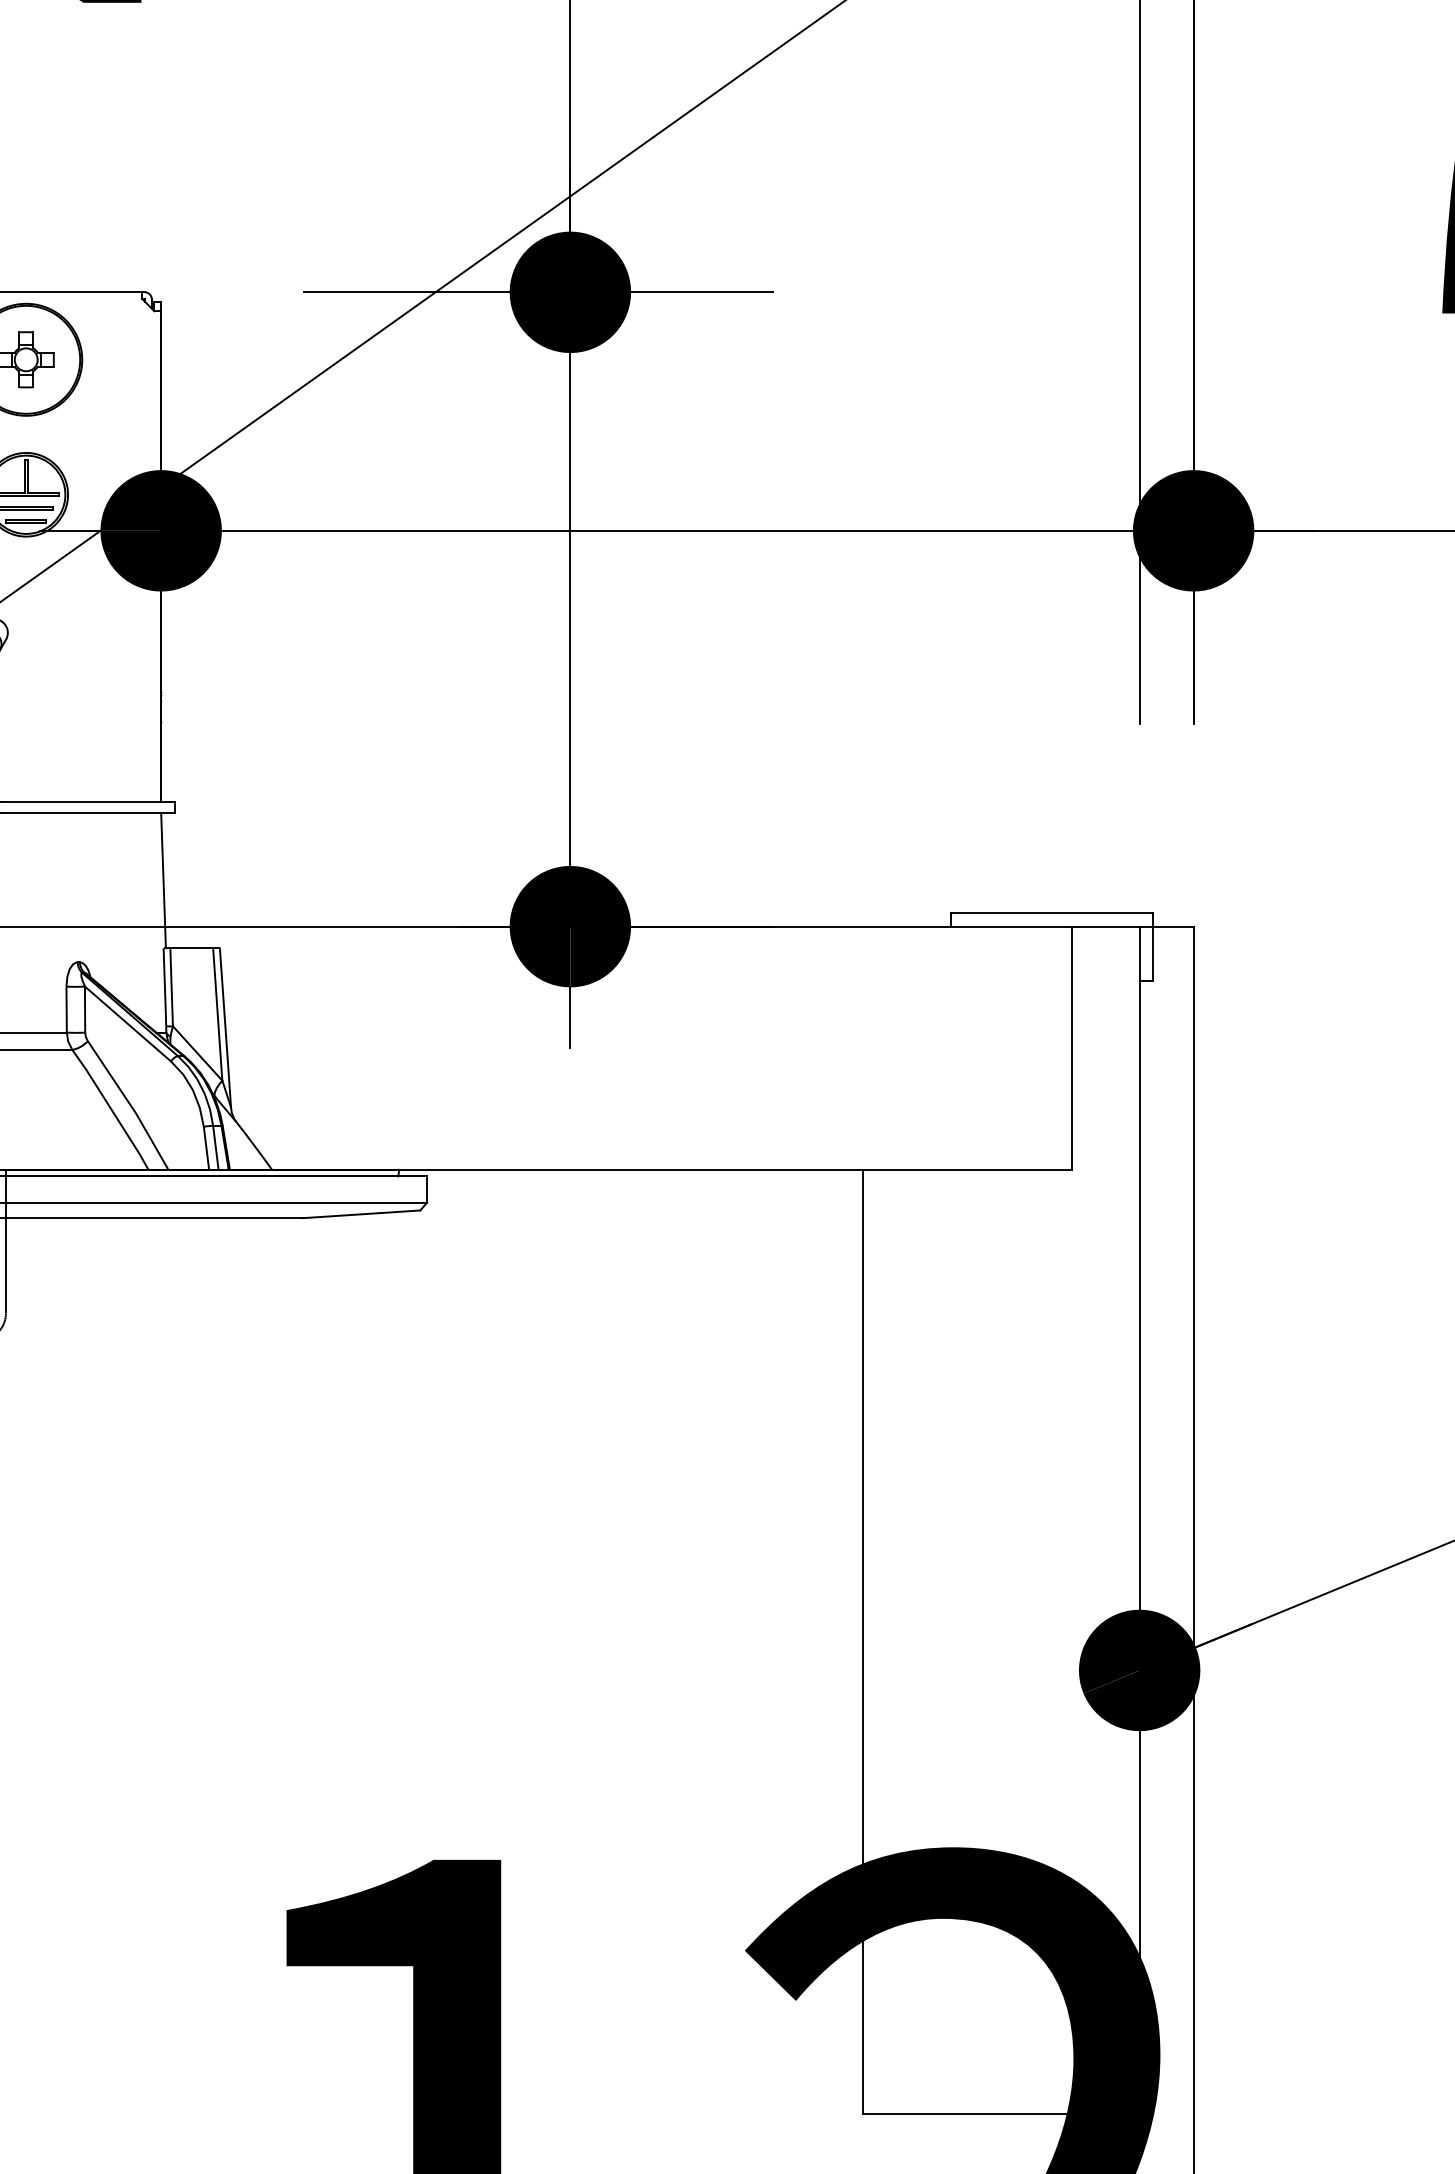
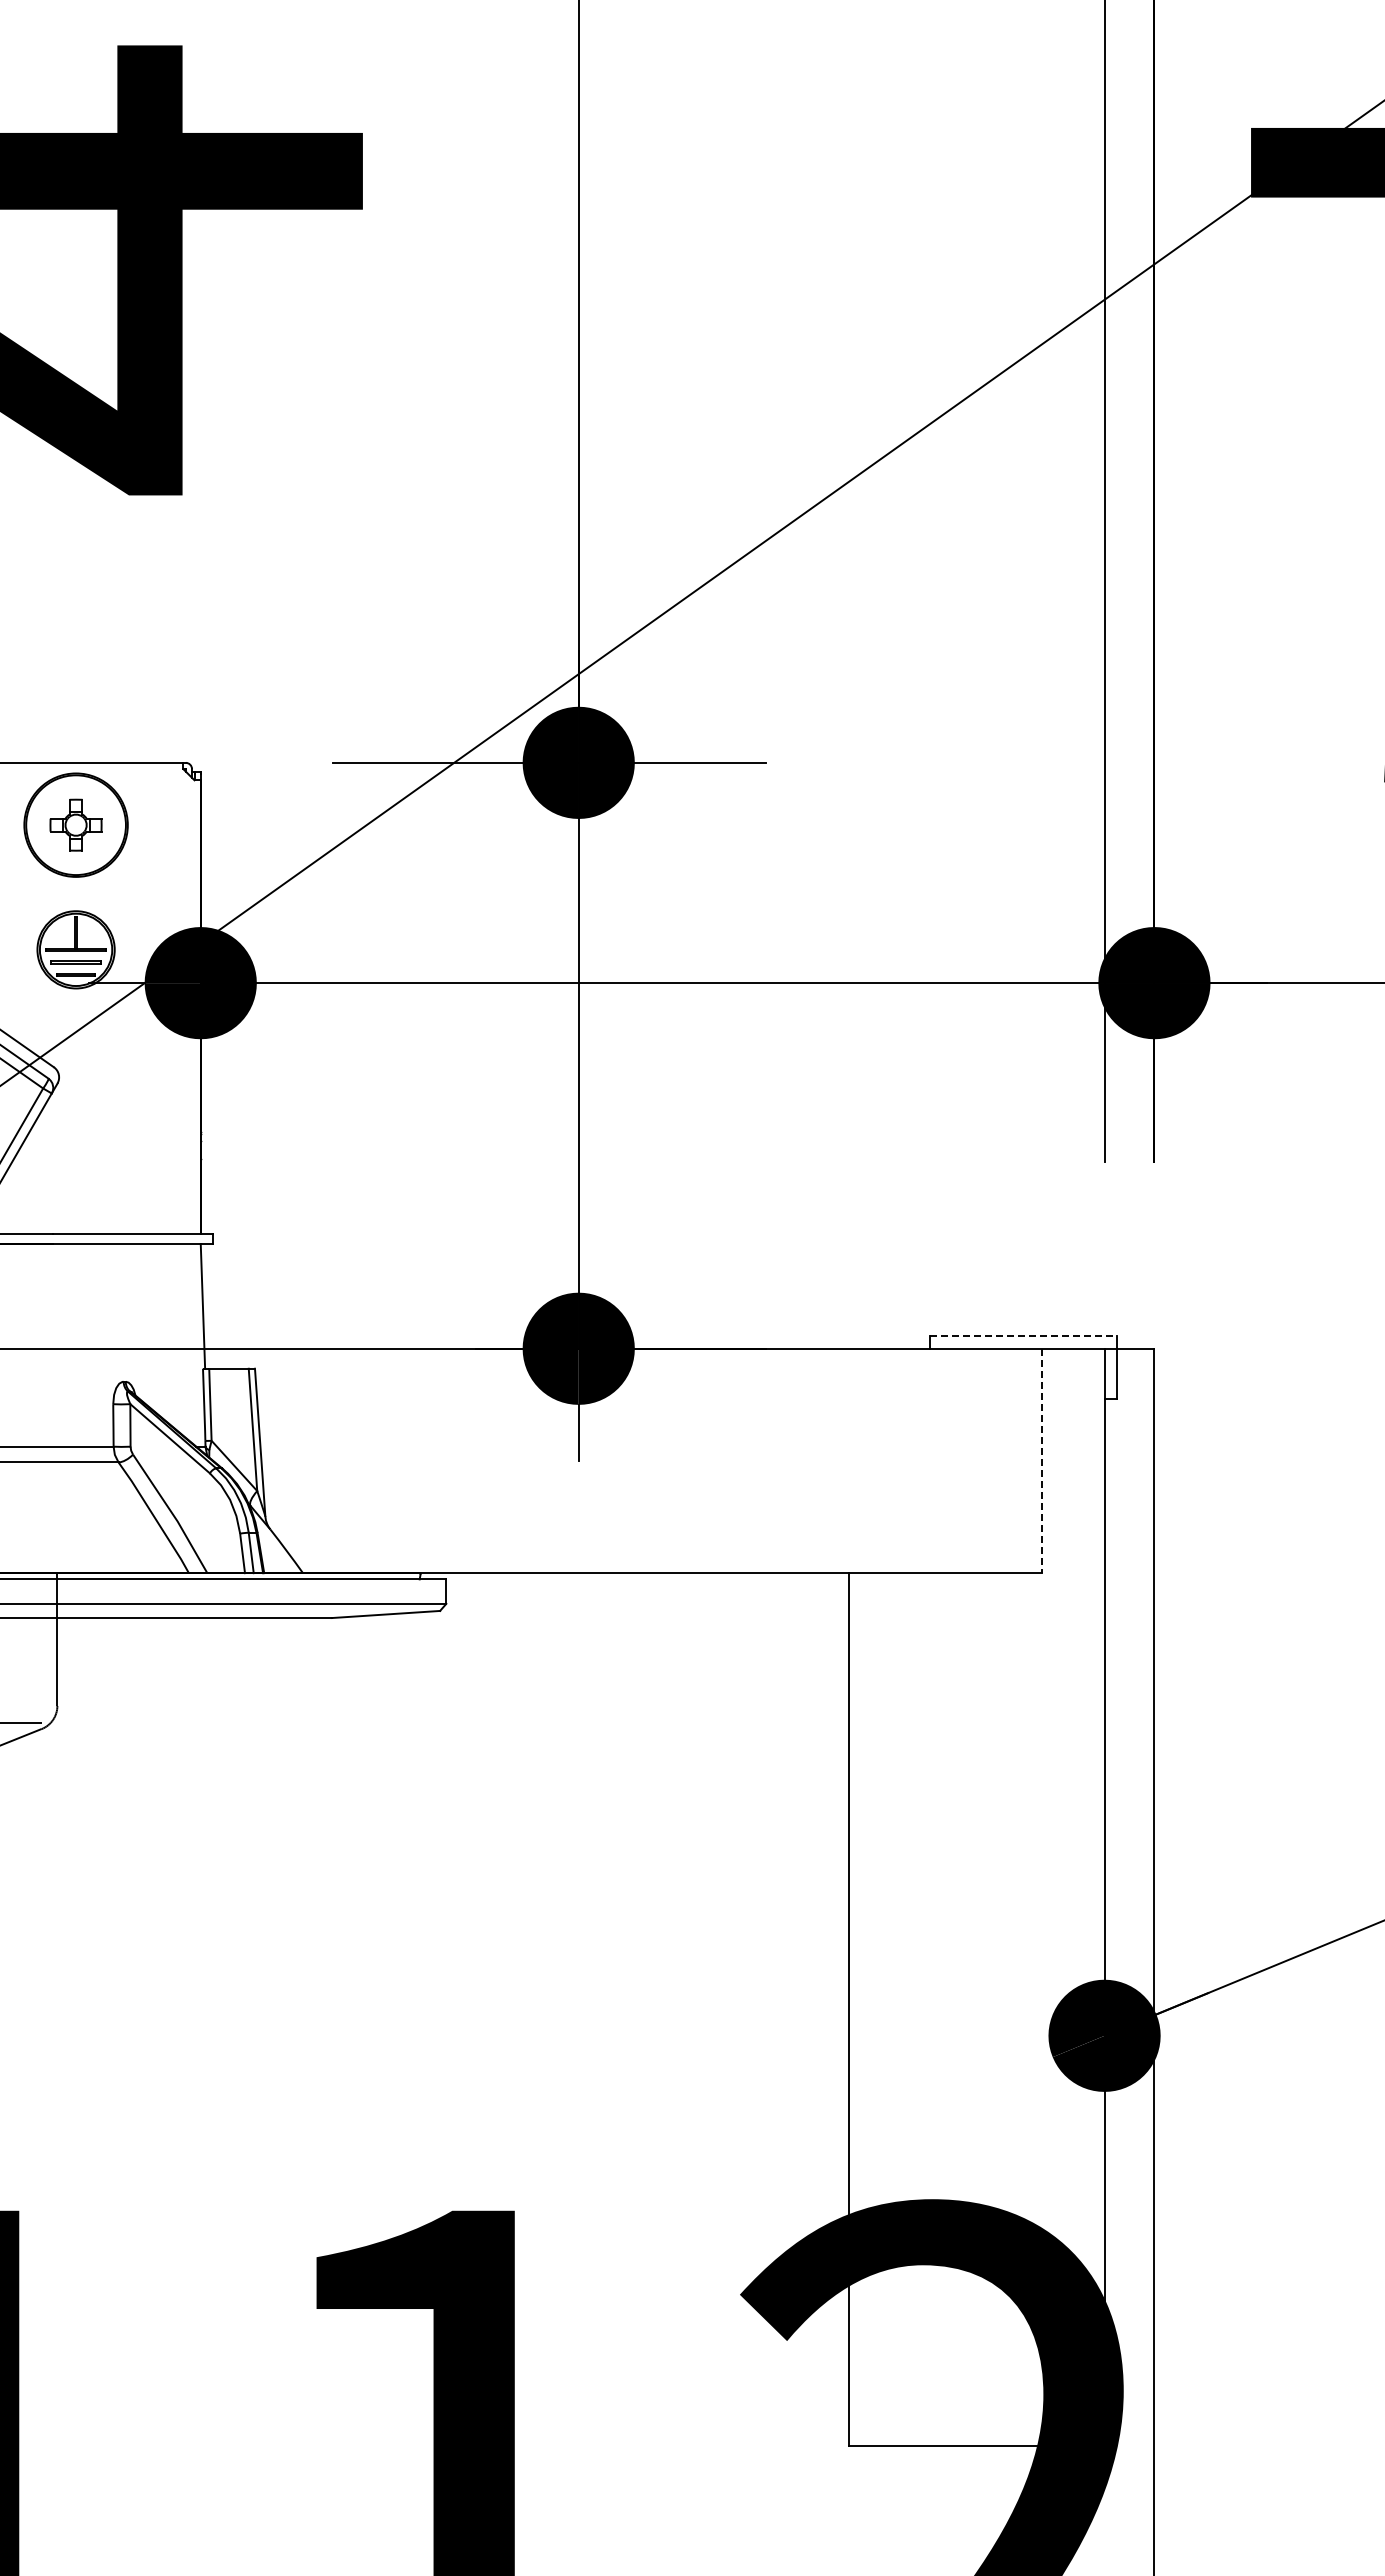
line: (1052, 913) -> (1024, 1336), solid -> dashed
line: (1072, 1048) -> (1042, 1461), solid -> dashed

